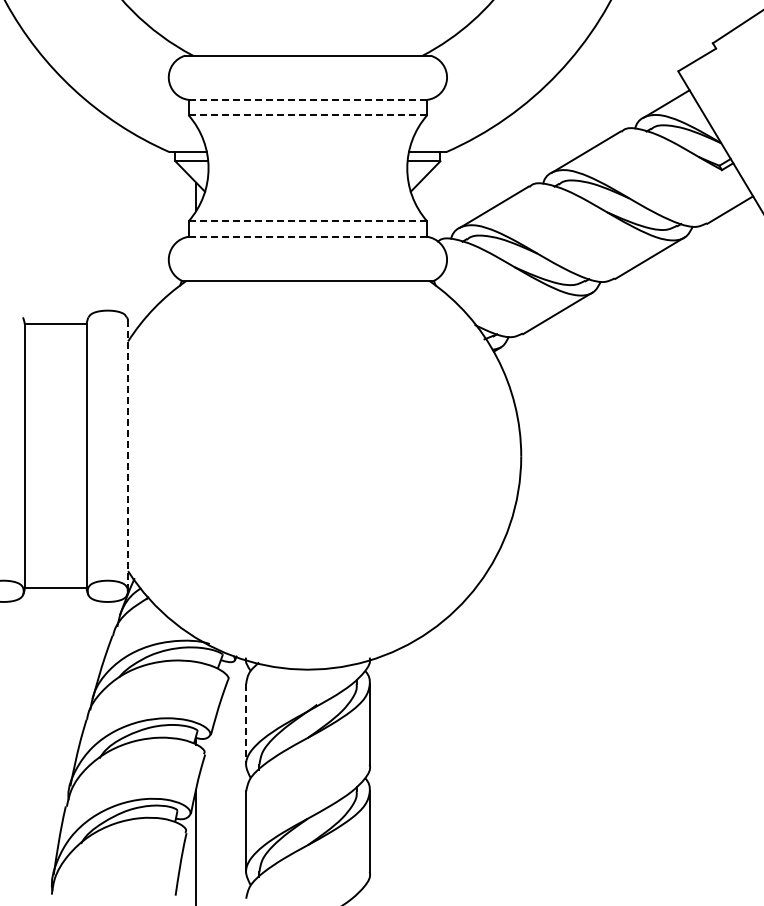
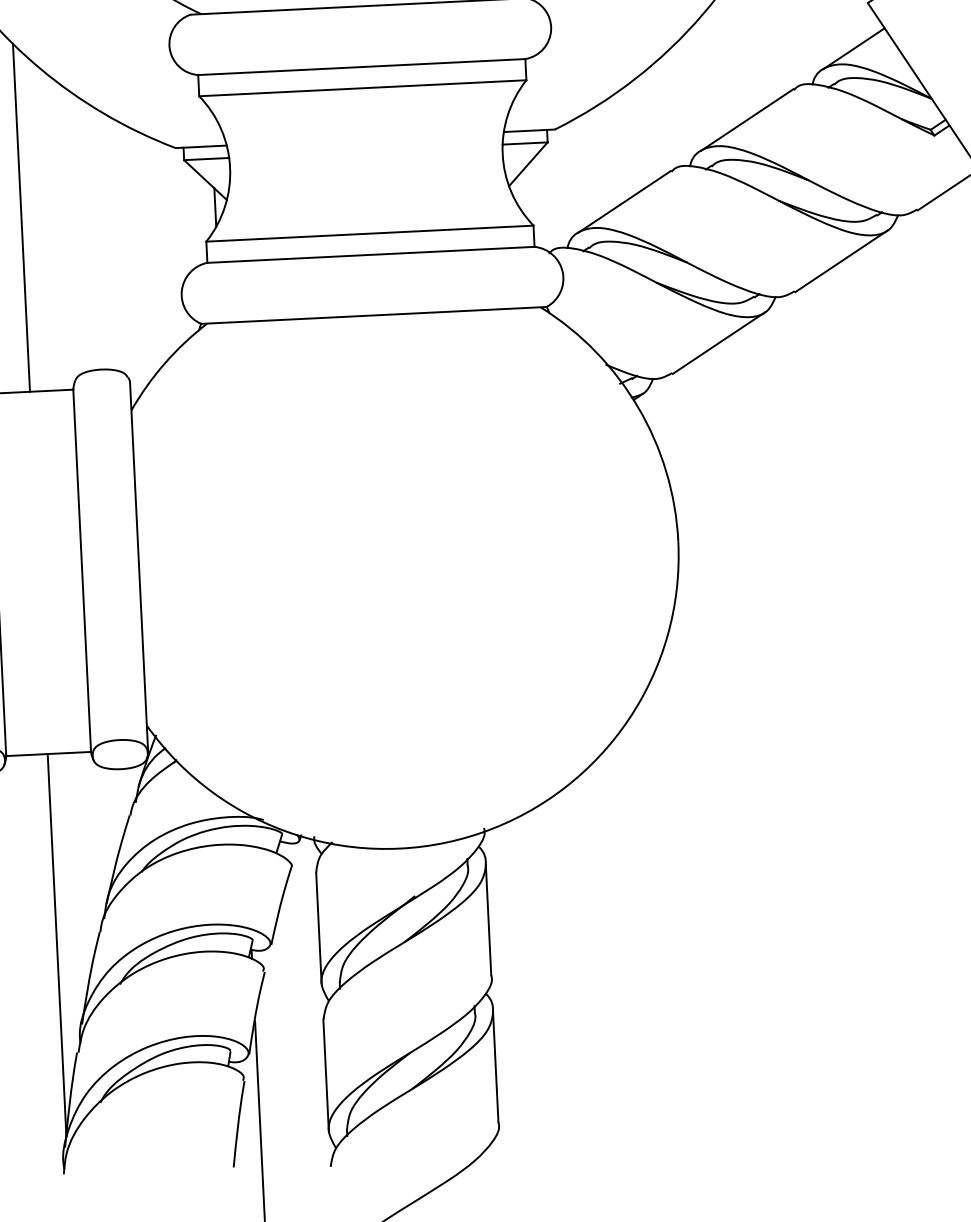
line: (307, 99) -> (361, 66), dashed -> solid
line: (307, 115) -> (362, 88), dashed -> solid
line: (55, 197) -> (22, 217), added
line: (307, 221) -> (369, 233), dashed -> solid
line: (307, 236) -> (370, 254), dashed -> solid
line: (128, 455) -> (139, 566), dashed -> solid
line: (246, 725) -> (319, 929), dashed -> solid
line: (55, 727) -> (57, 944), added

